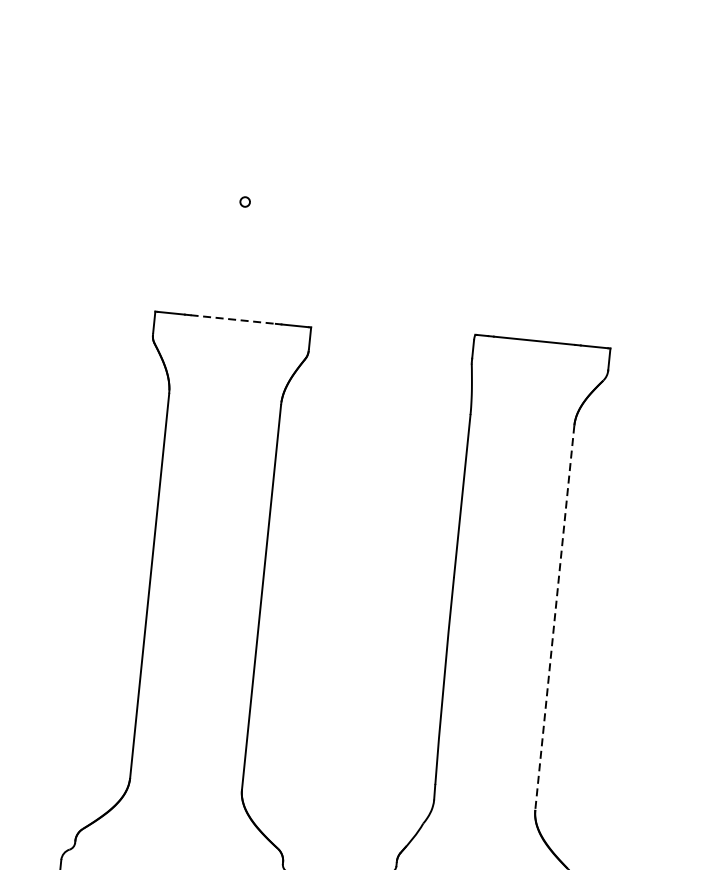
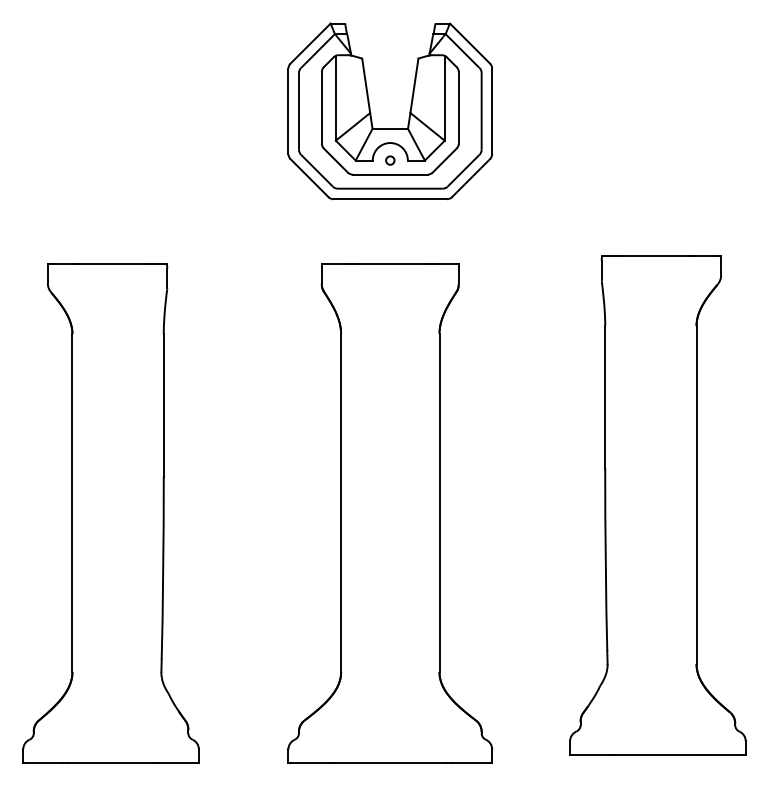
part: (247, 165) -> (389, 128), added
line: (233, 319) -> (390, 263), dashed -> solid
line: (554, 617) -> (696, 494), dashed -> solid

